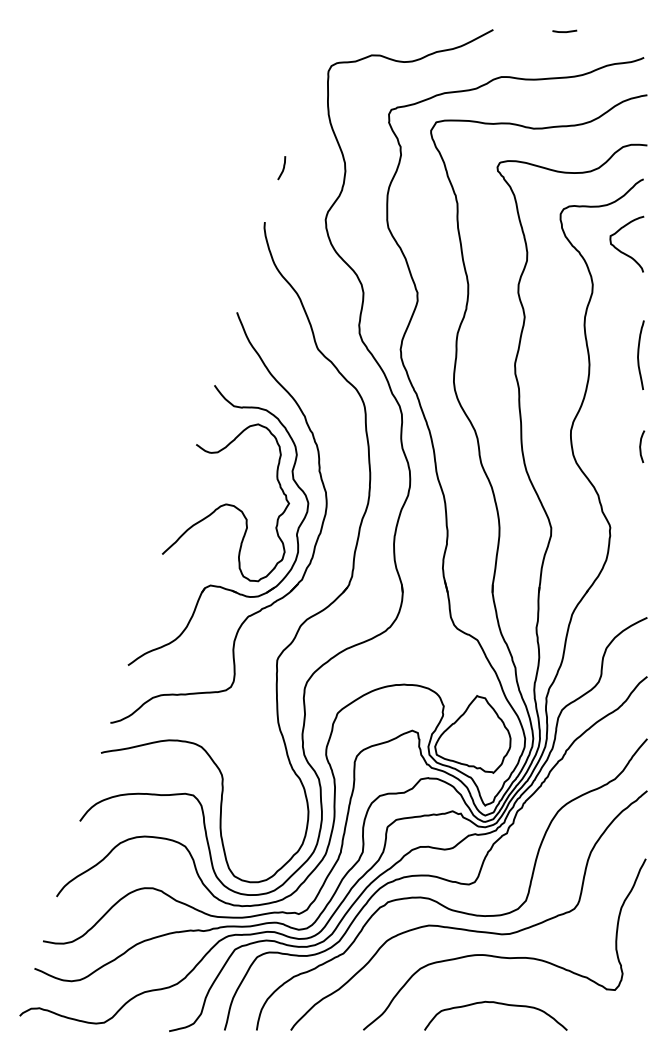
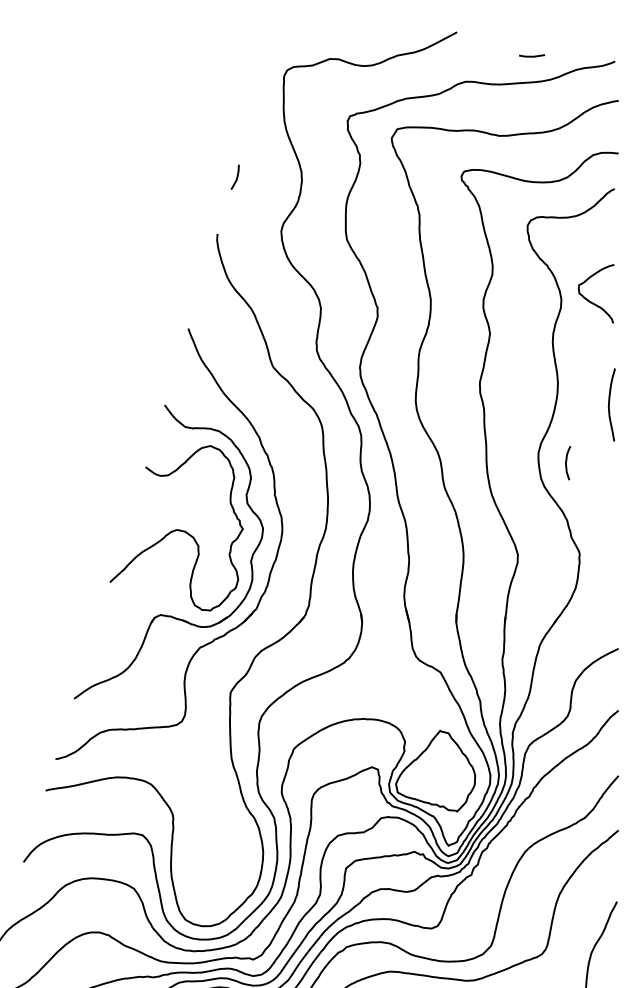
line: (564, 31) -> (531, 56), moved
curve: (622, 251) -> (591, 301), moved
curve: (639, 354) -> (610, 404), moved
curve: (641, 446) -> (567, 462), moved

